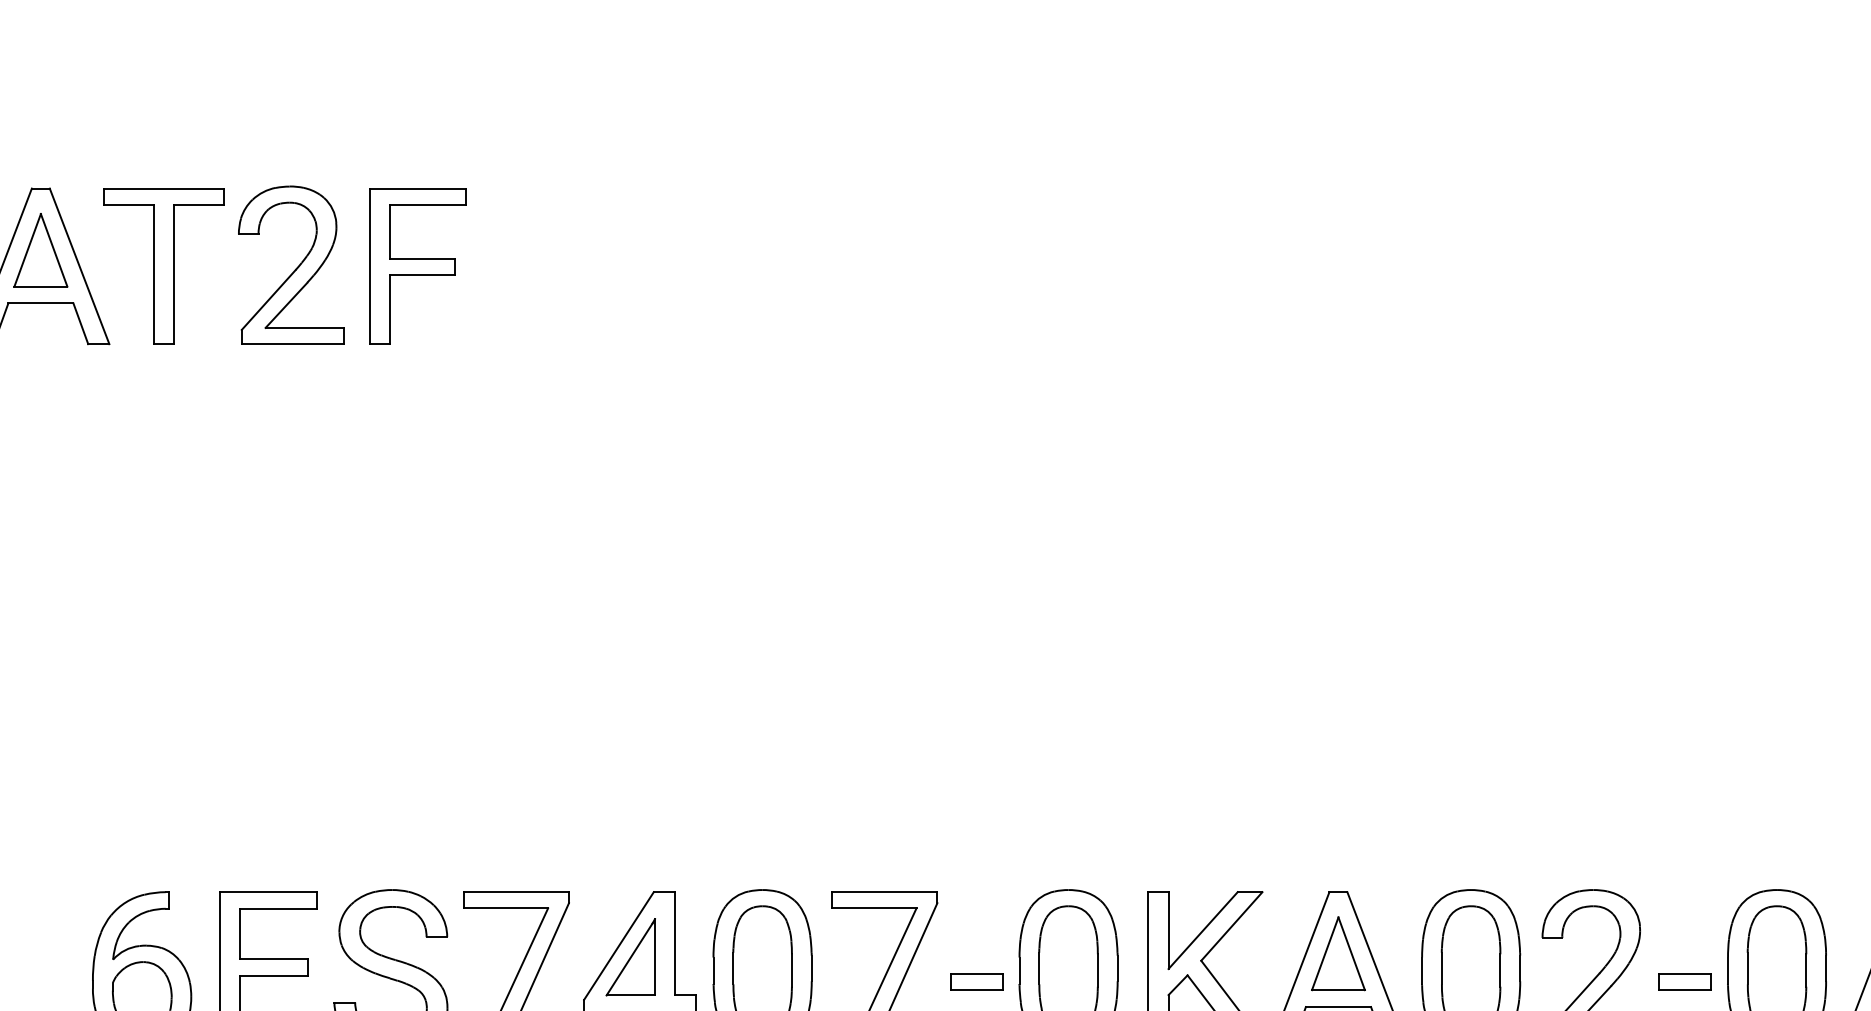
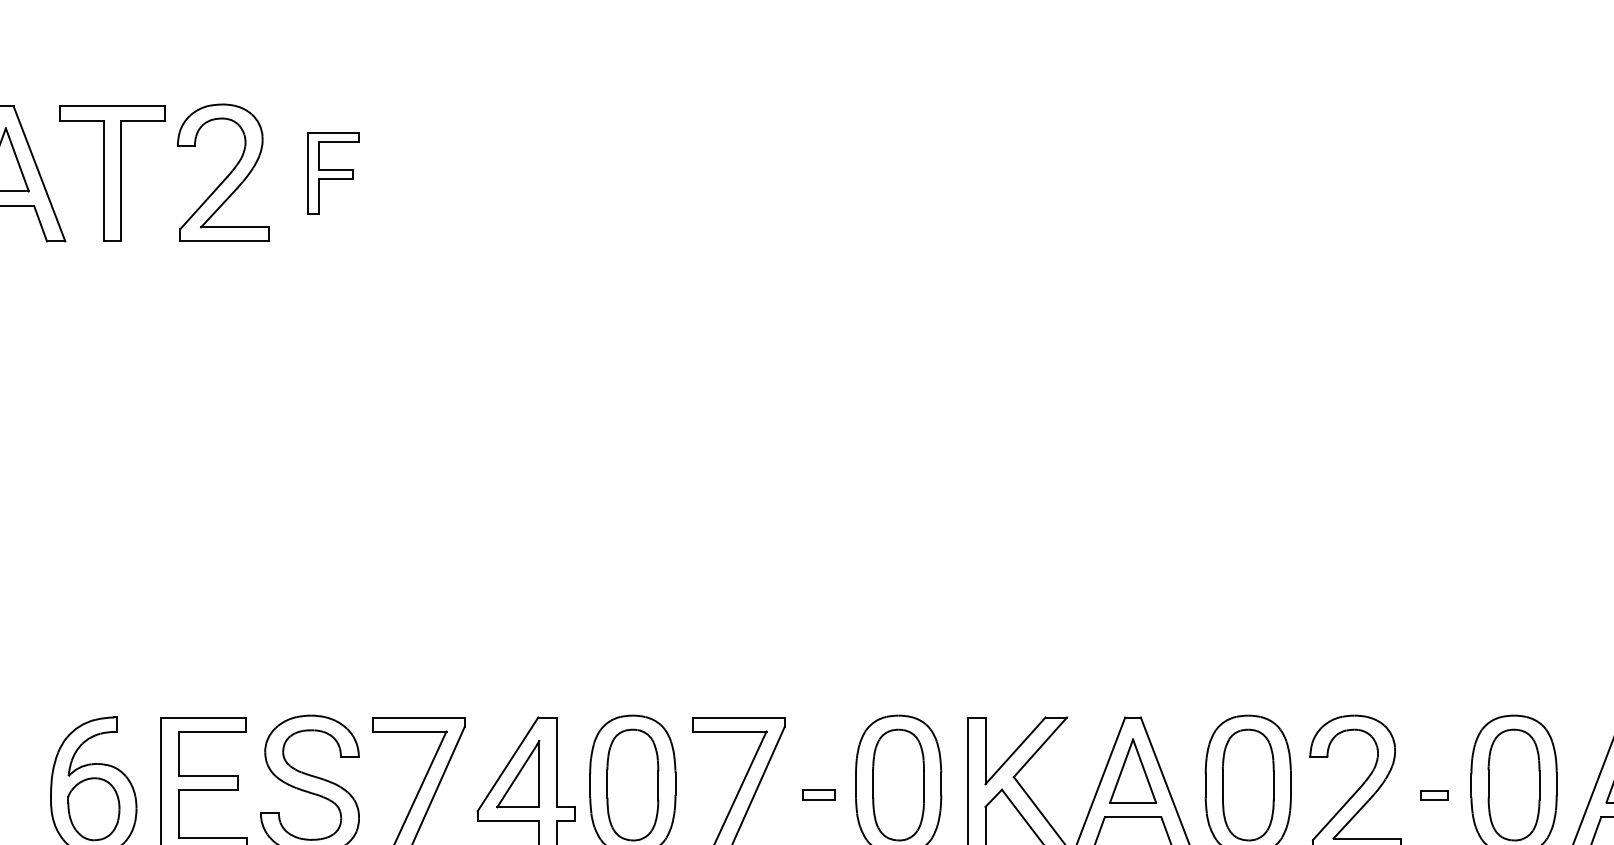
part: (417, 266) -> (333, 173), size x0.6
part: (976, 981) -> (818, 795), size x0.7
part: (1684, 981) -> (1433, 795), size x0.6

